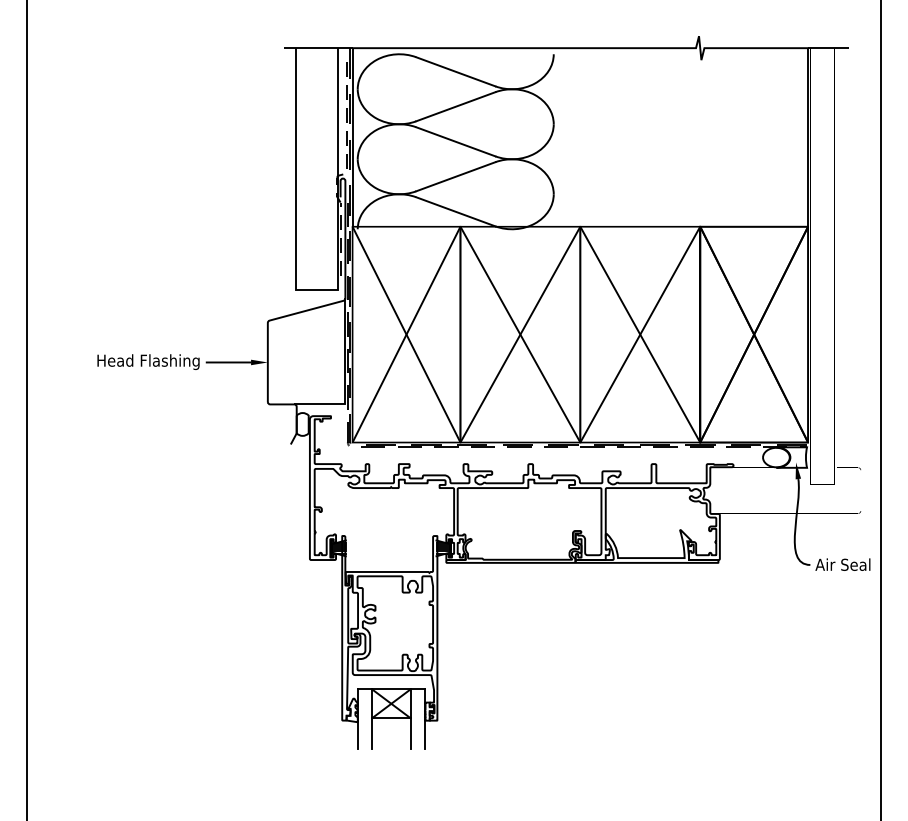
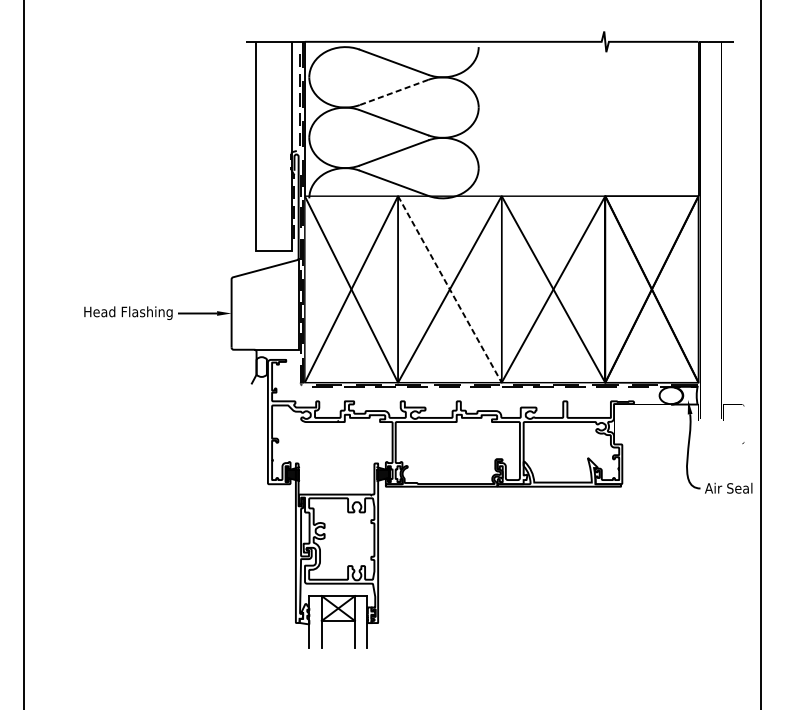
line: (455, 106) -> (393, 92), solid -> dashed
line: (520, 335) -> (449, 290), solid -> dashed

